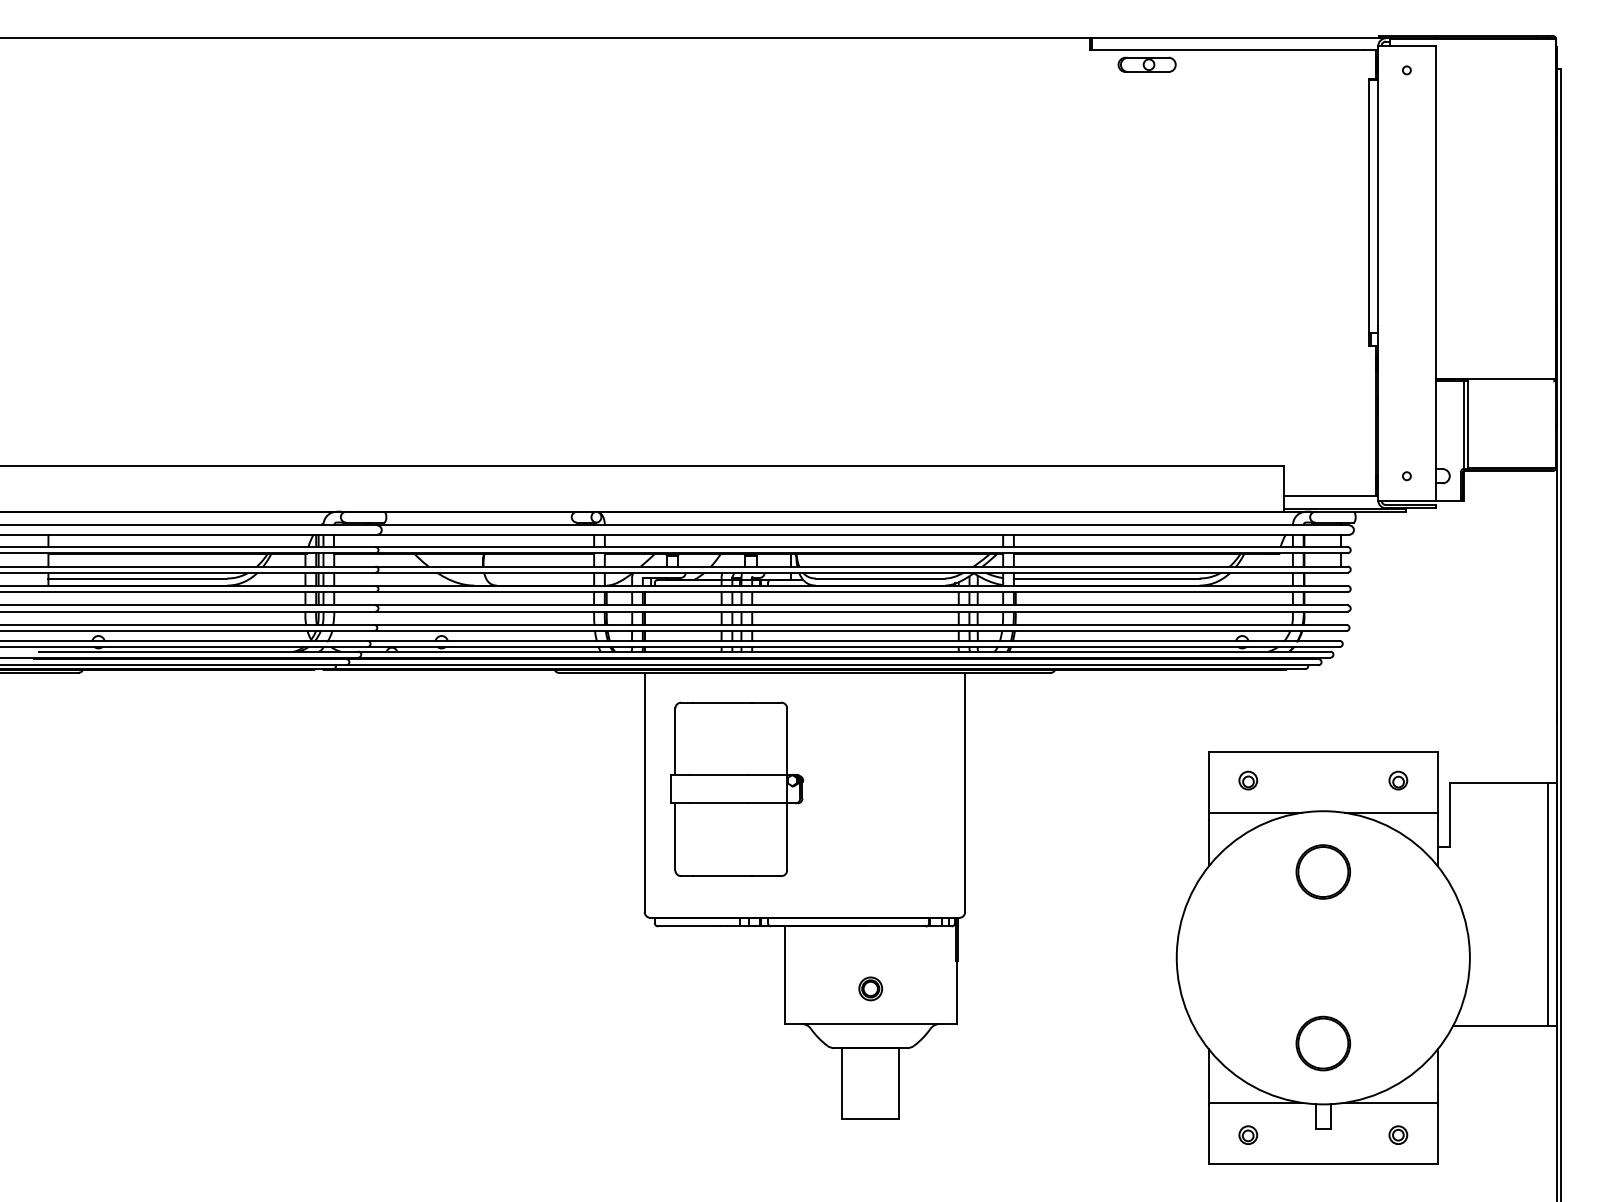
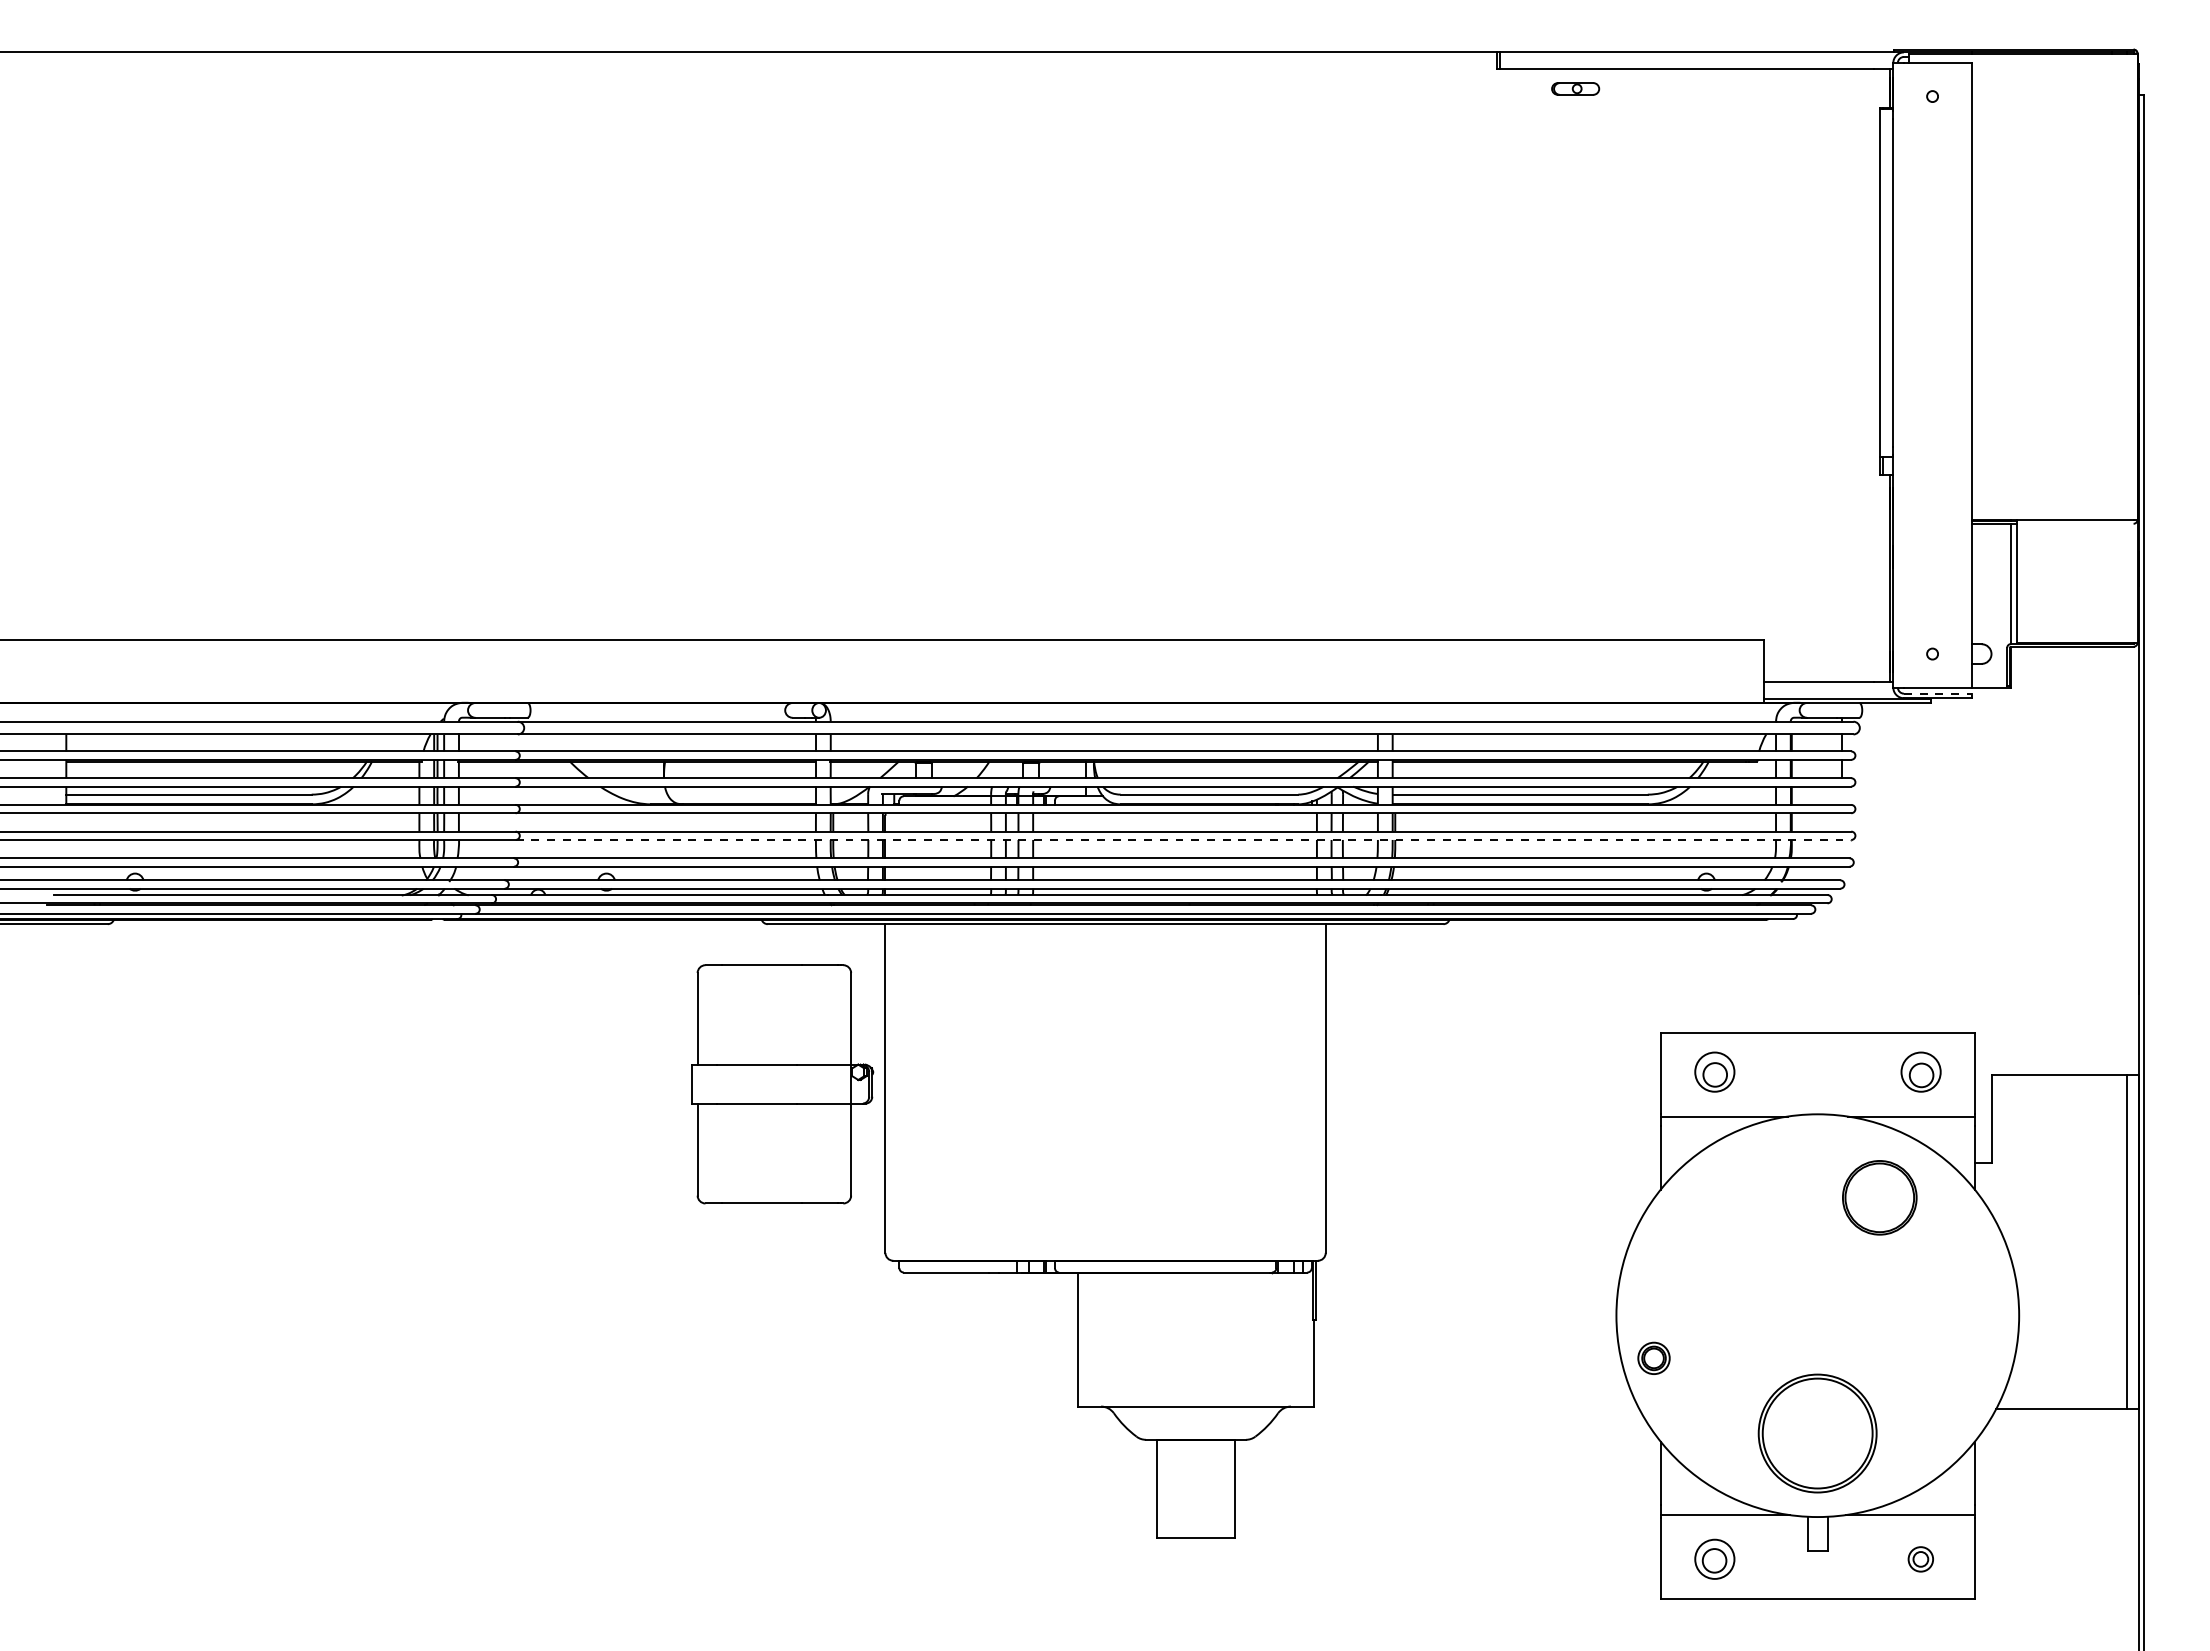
part: (1146, 64) -> (1575, 88), size x0.6
line: (1410, 504) -> (1937, 693), solid -> dashed
line: (861, 611) -> (1183, 839), solid -> dashed
part: (1248, 780) -> (1714, 1072), size x1.6
part: (1398, 780) -> (1920, 1072), size x1.6
part: (737, 789) -> (782, 1084), moved
part: (1323, 871) -> (1879, 1197), moved
part: (870, 988) -> (1653, 1357), moved
part: (1323, 1043) -> (1817, 1433), size x1.6
part: (1248, 1135) -> (1714, 1559), size x1.6

